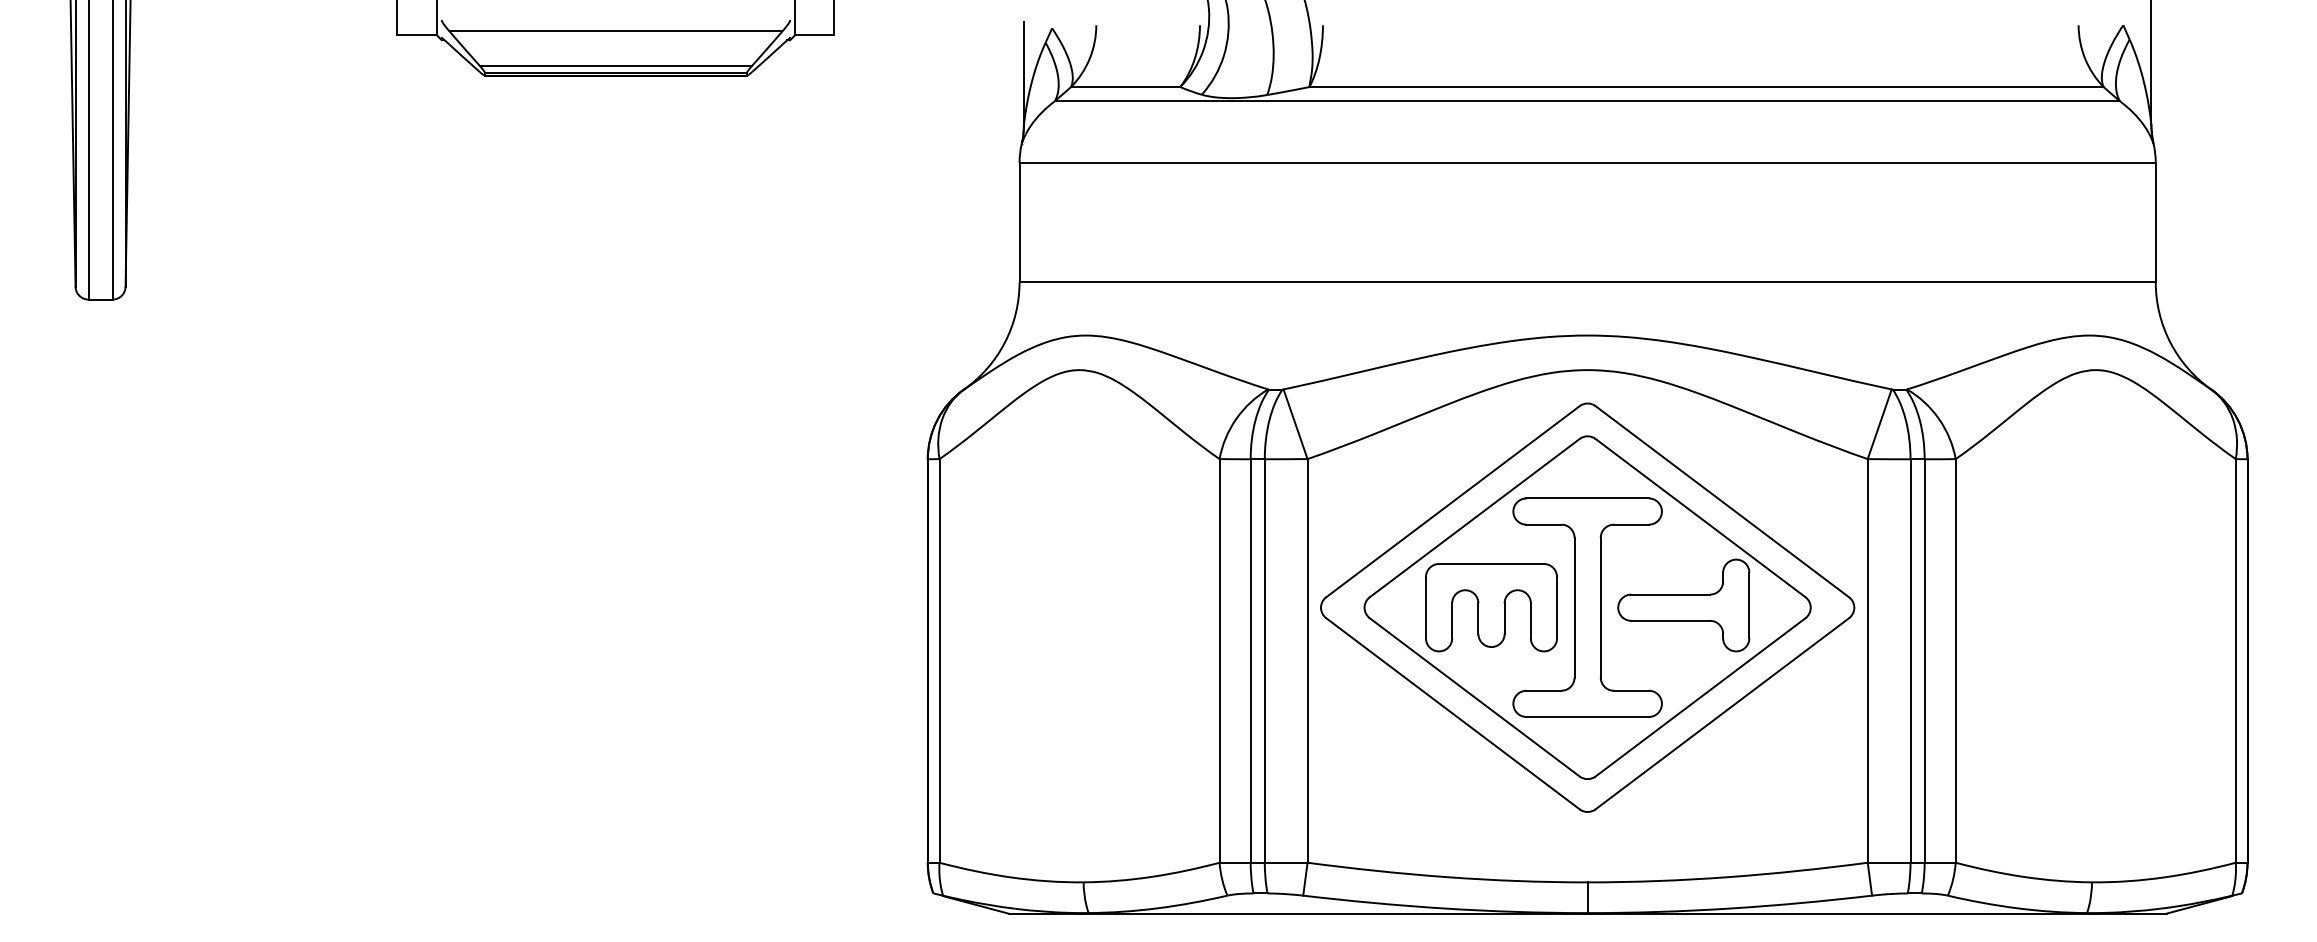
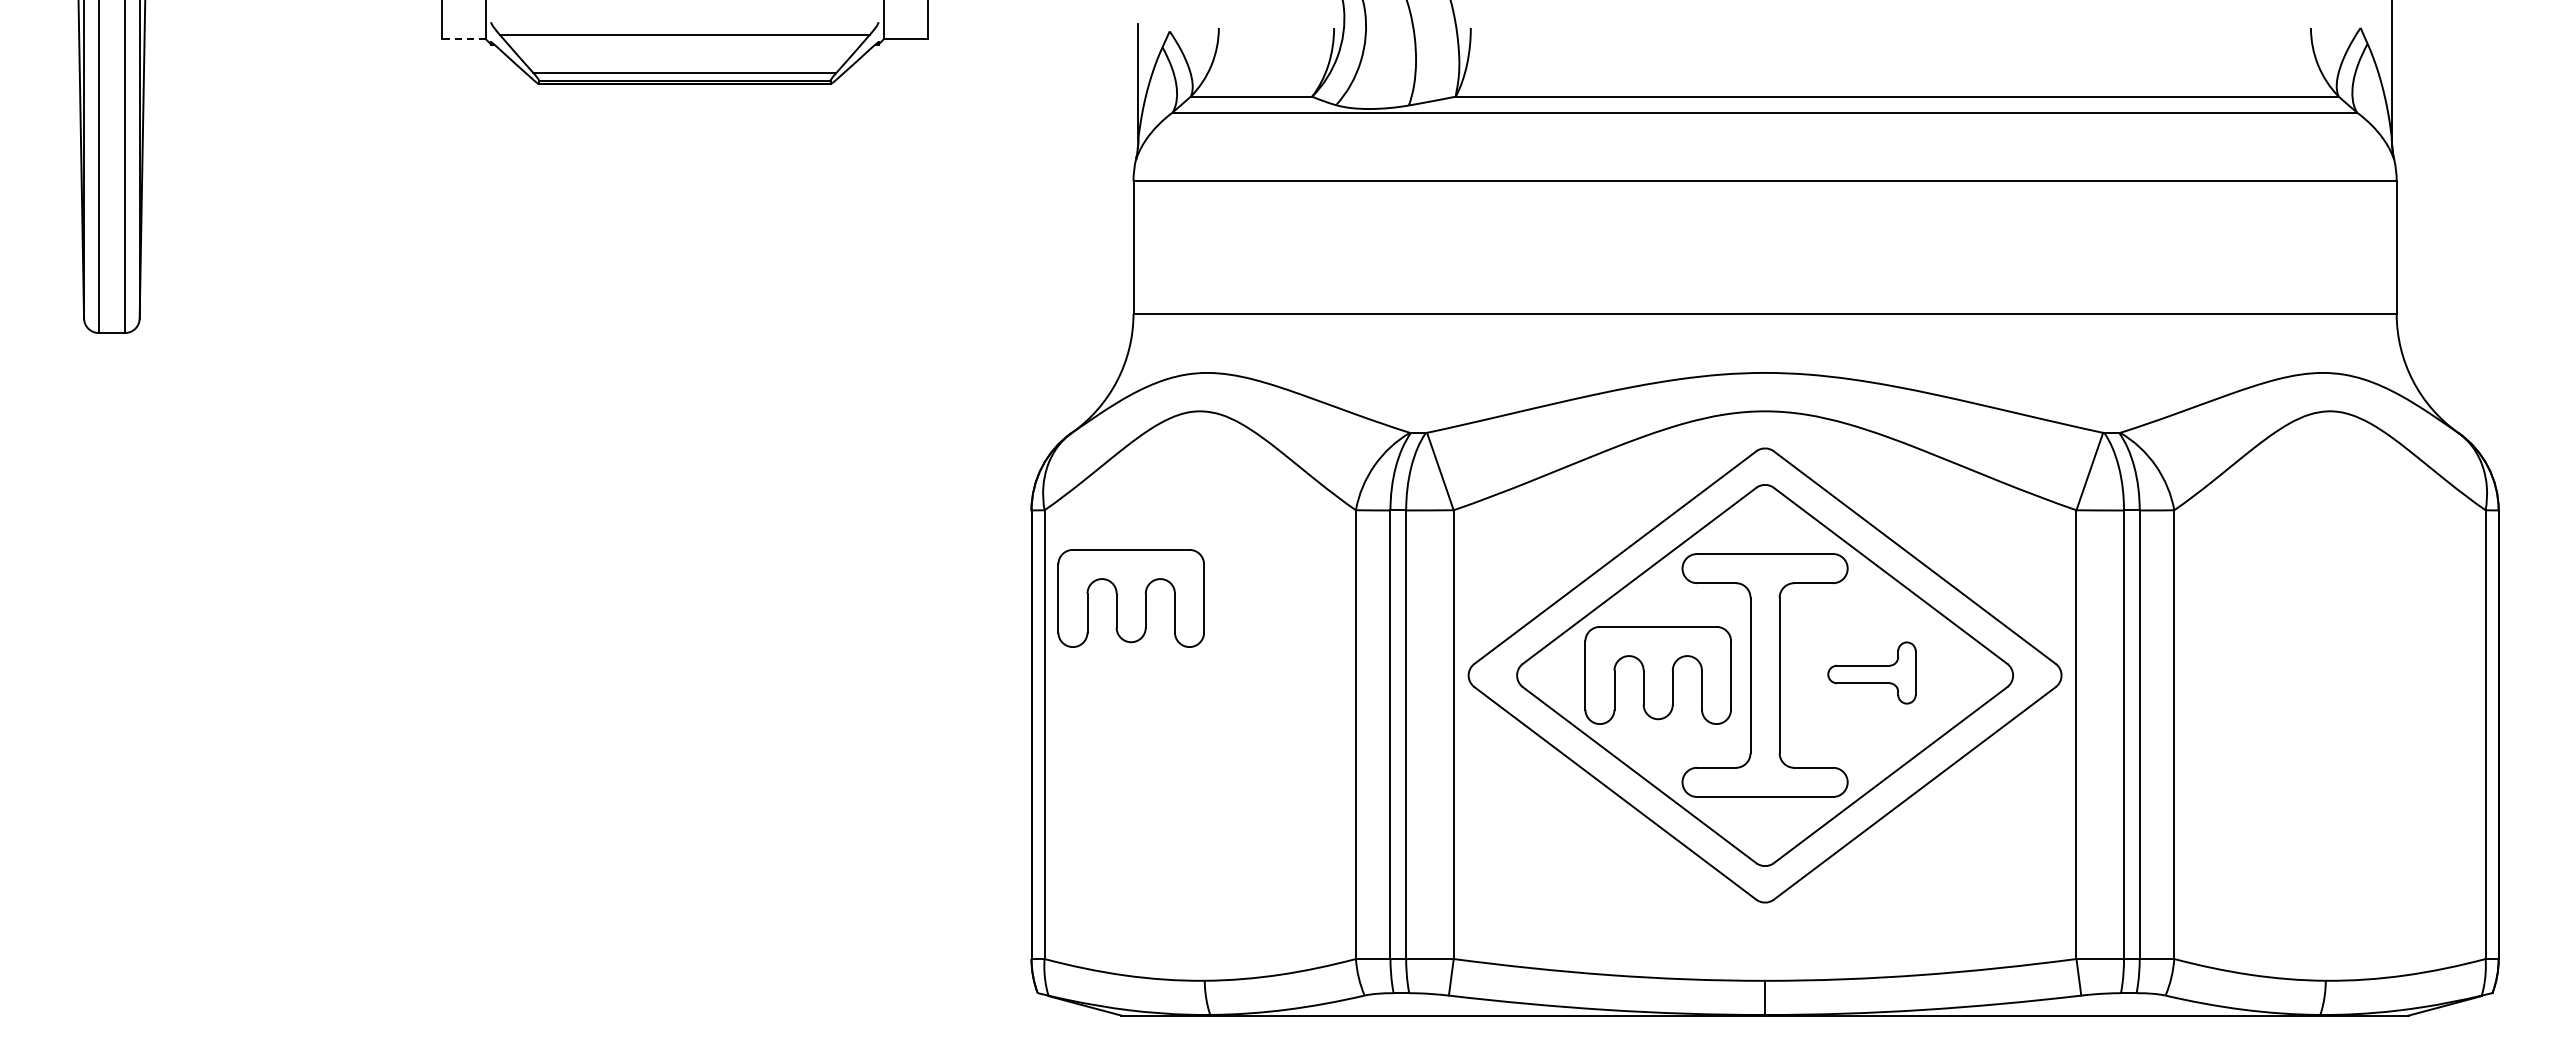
line: (416, 35) -> (463, 39), solid -> dashed
part: (1016, 538) -> (1130, 598), added
part: (1683, 605) -> (1871, 672), size x0.6

